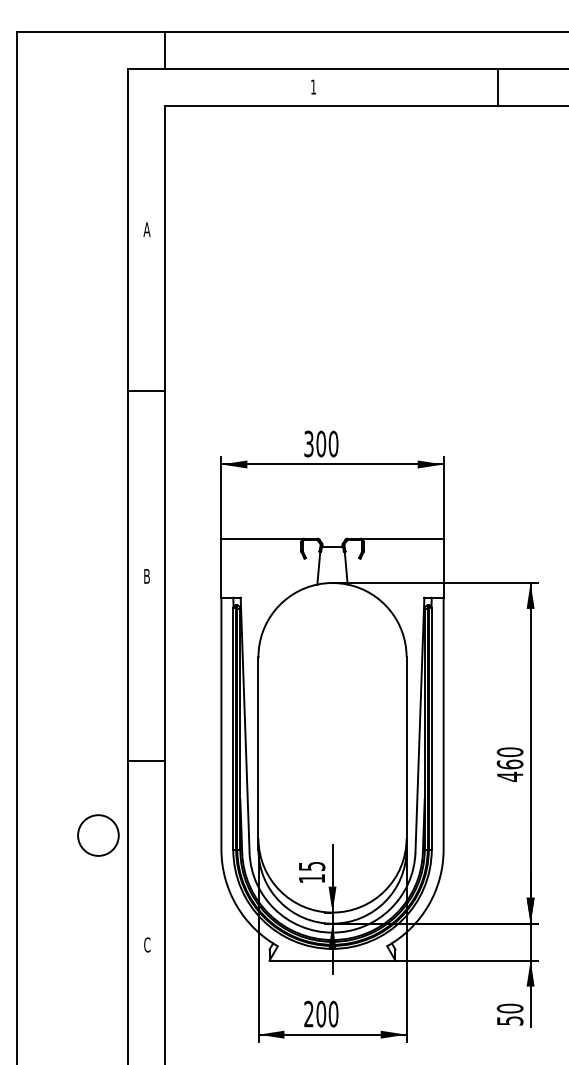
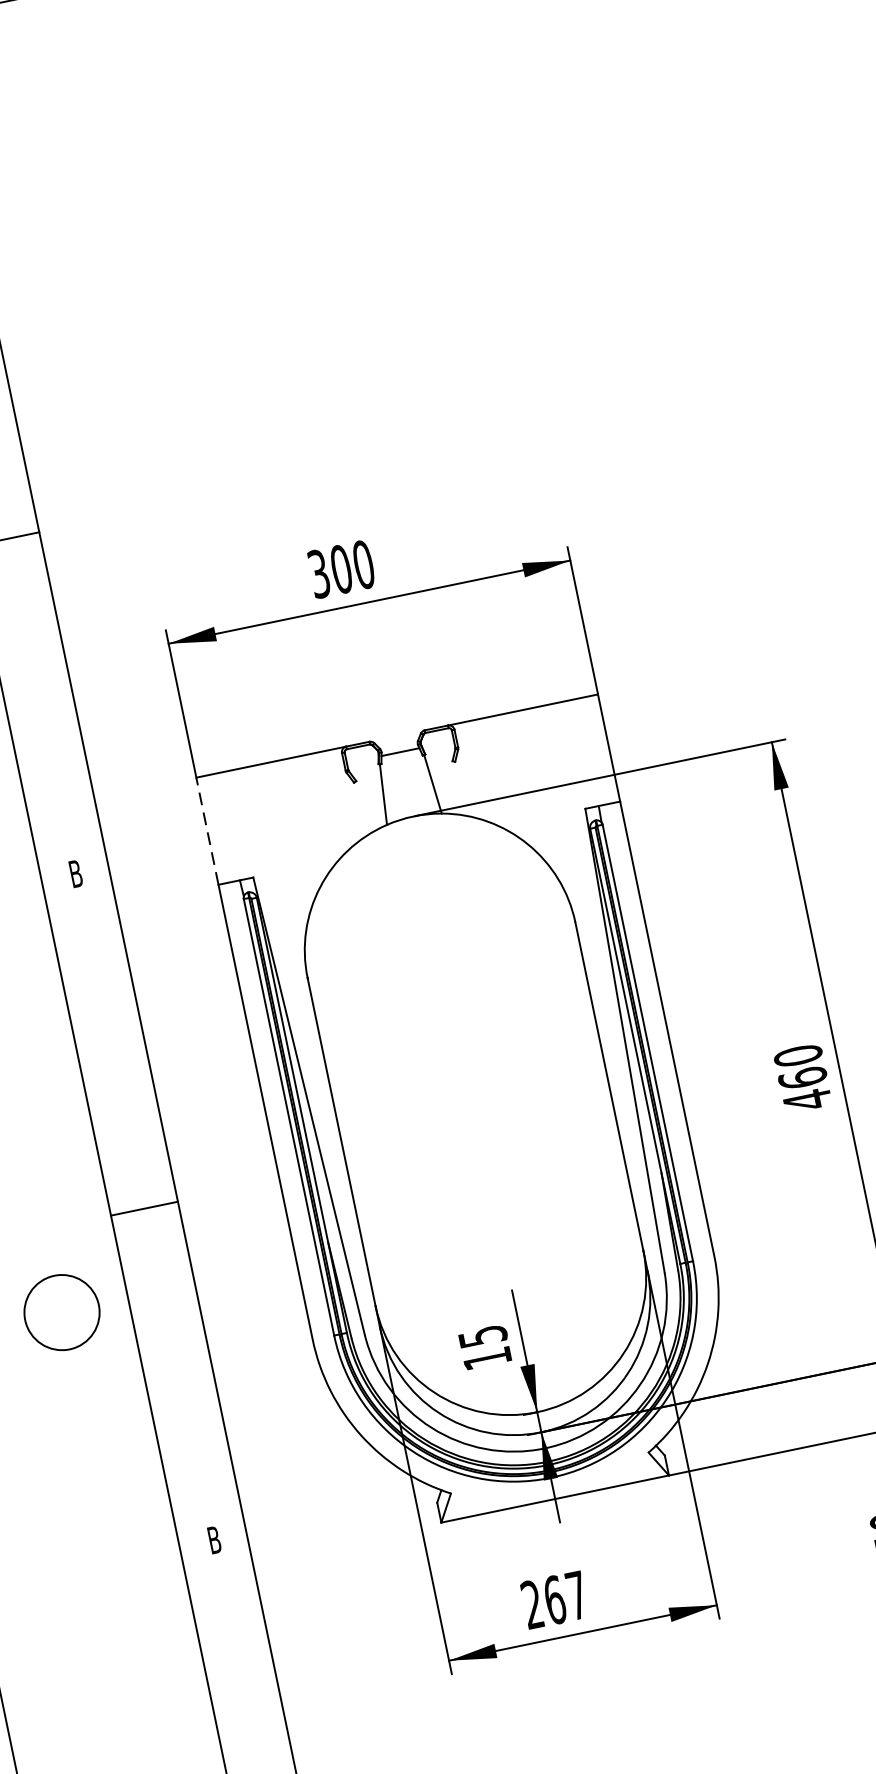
line: (221, 568) -> (207, 831), solid -> dashed
circle: (98, 835) -> (62, 1312), moved
text: (147, 944) -> (214, 1539), C -> B
text: (327, 1013) -> (565, 1596), 200 -> 267

